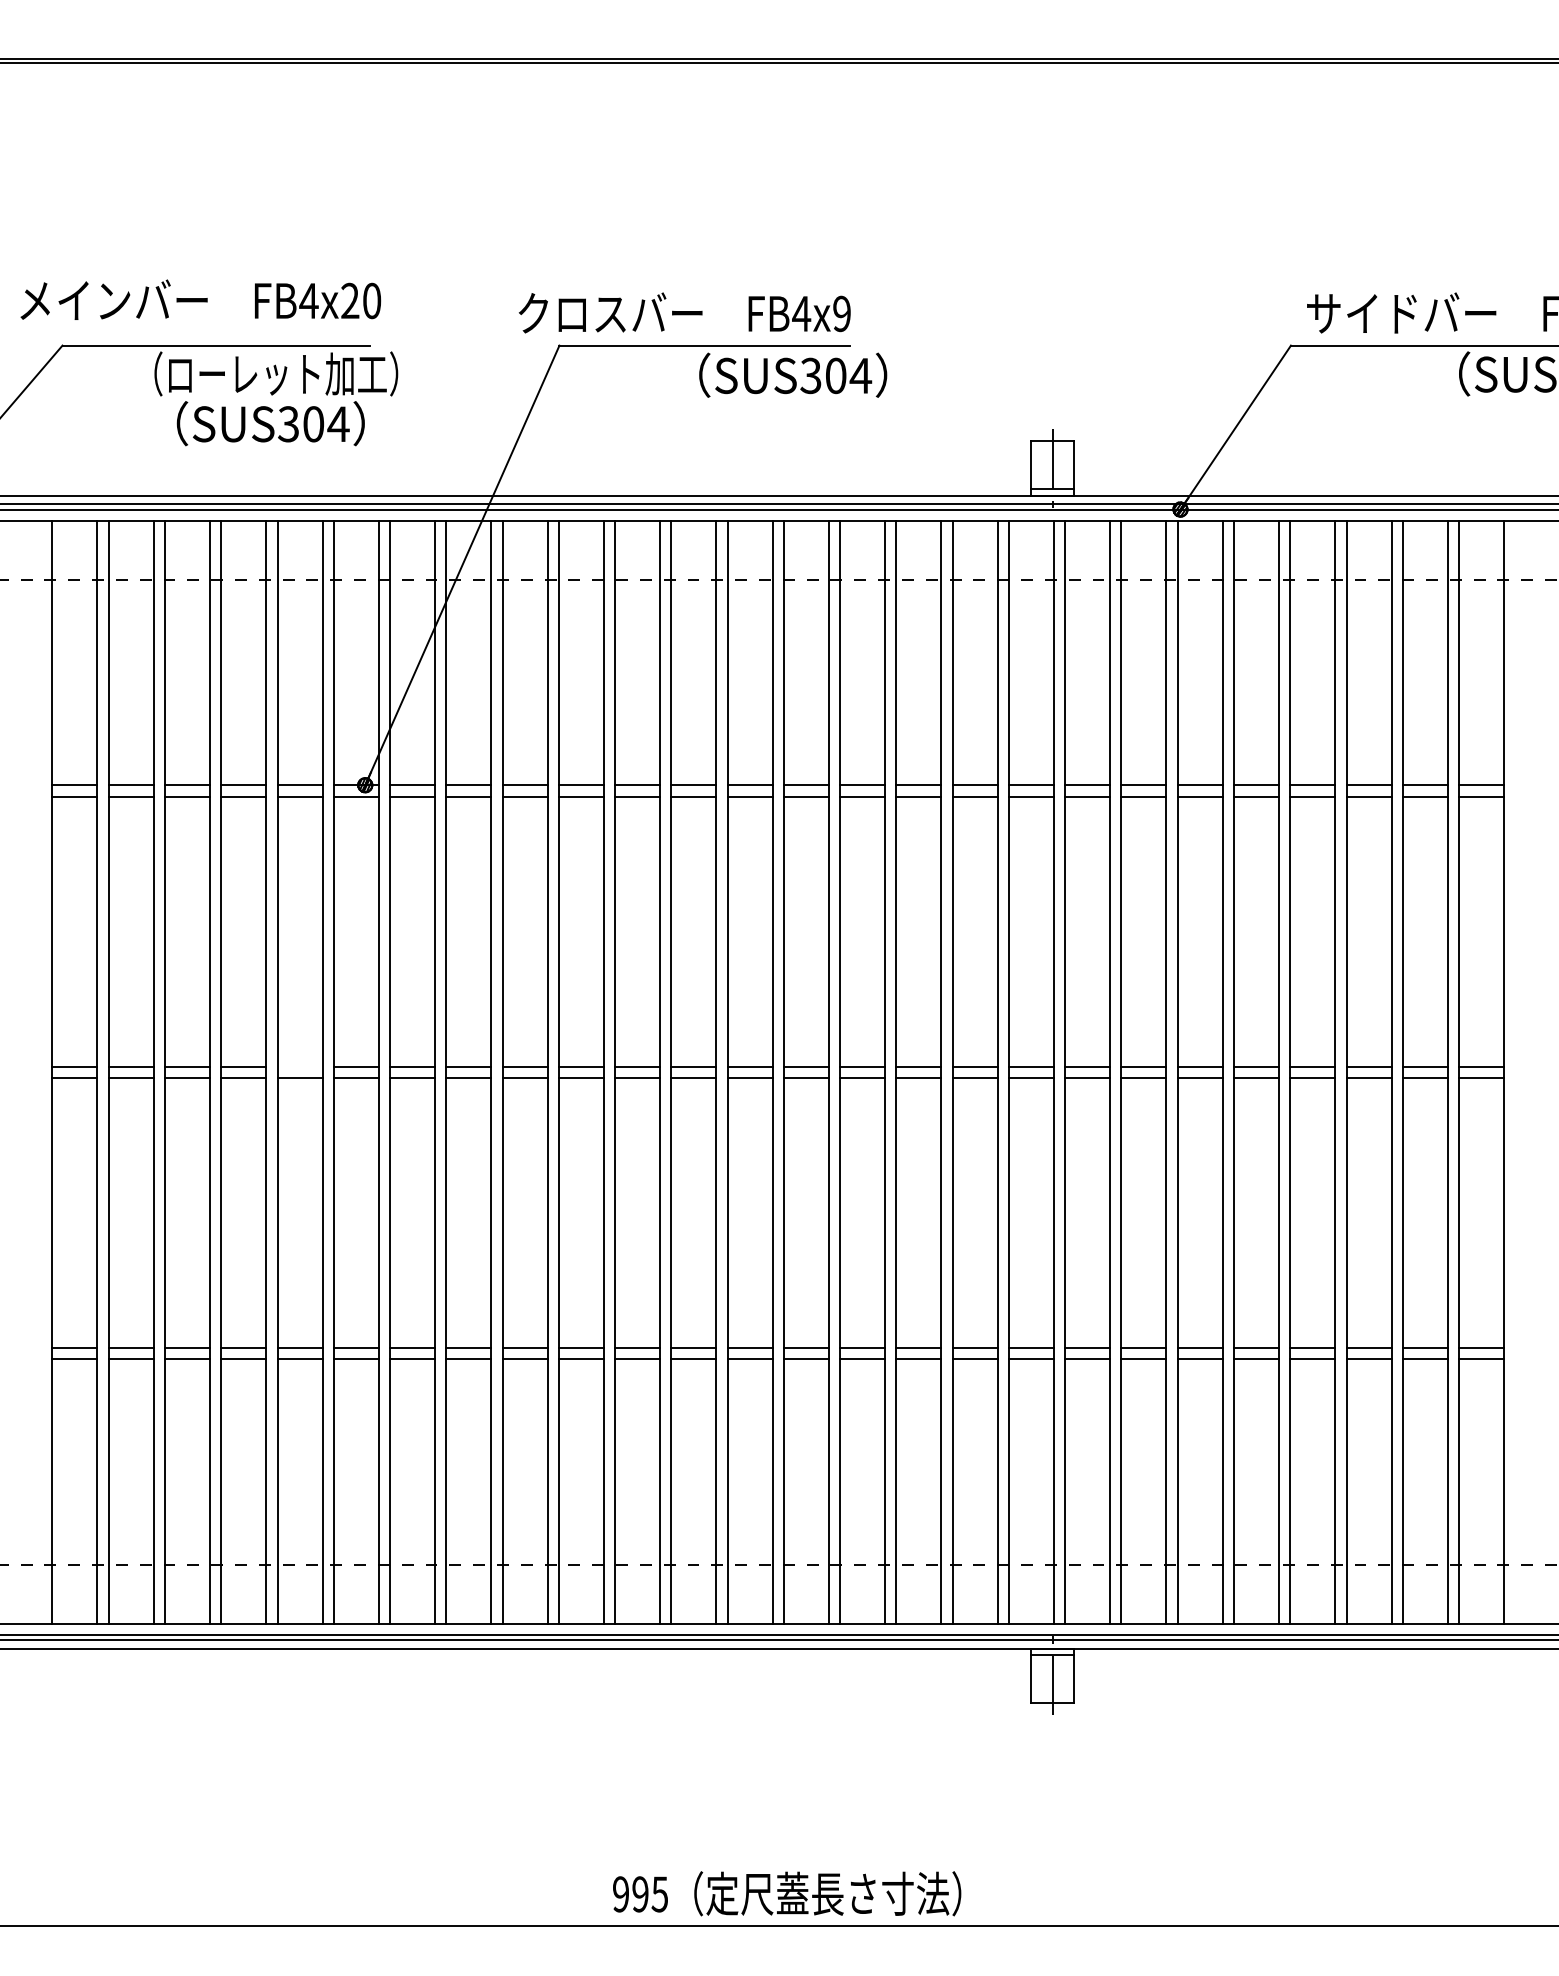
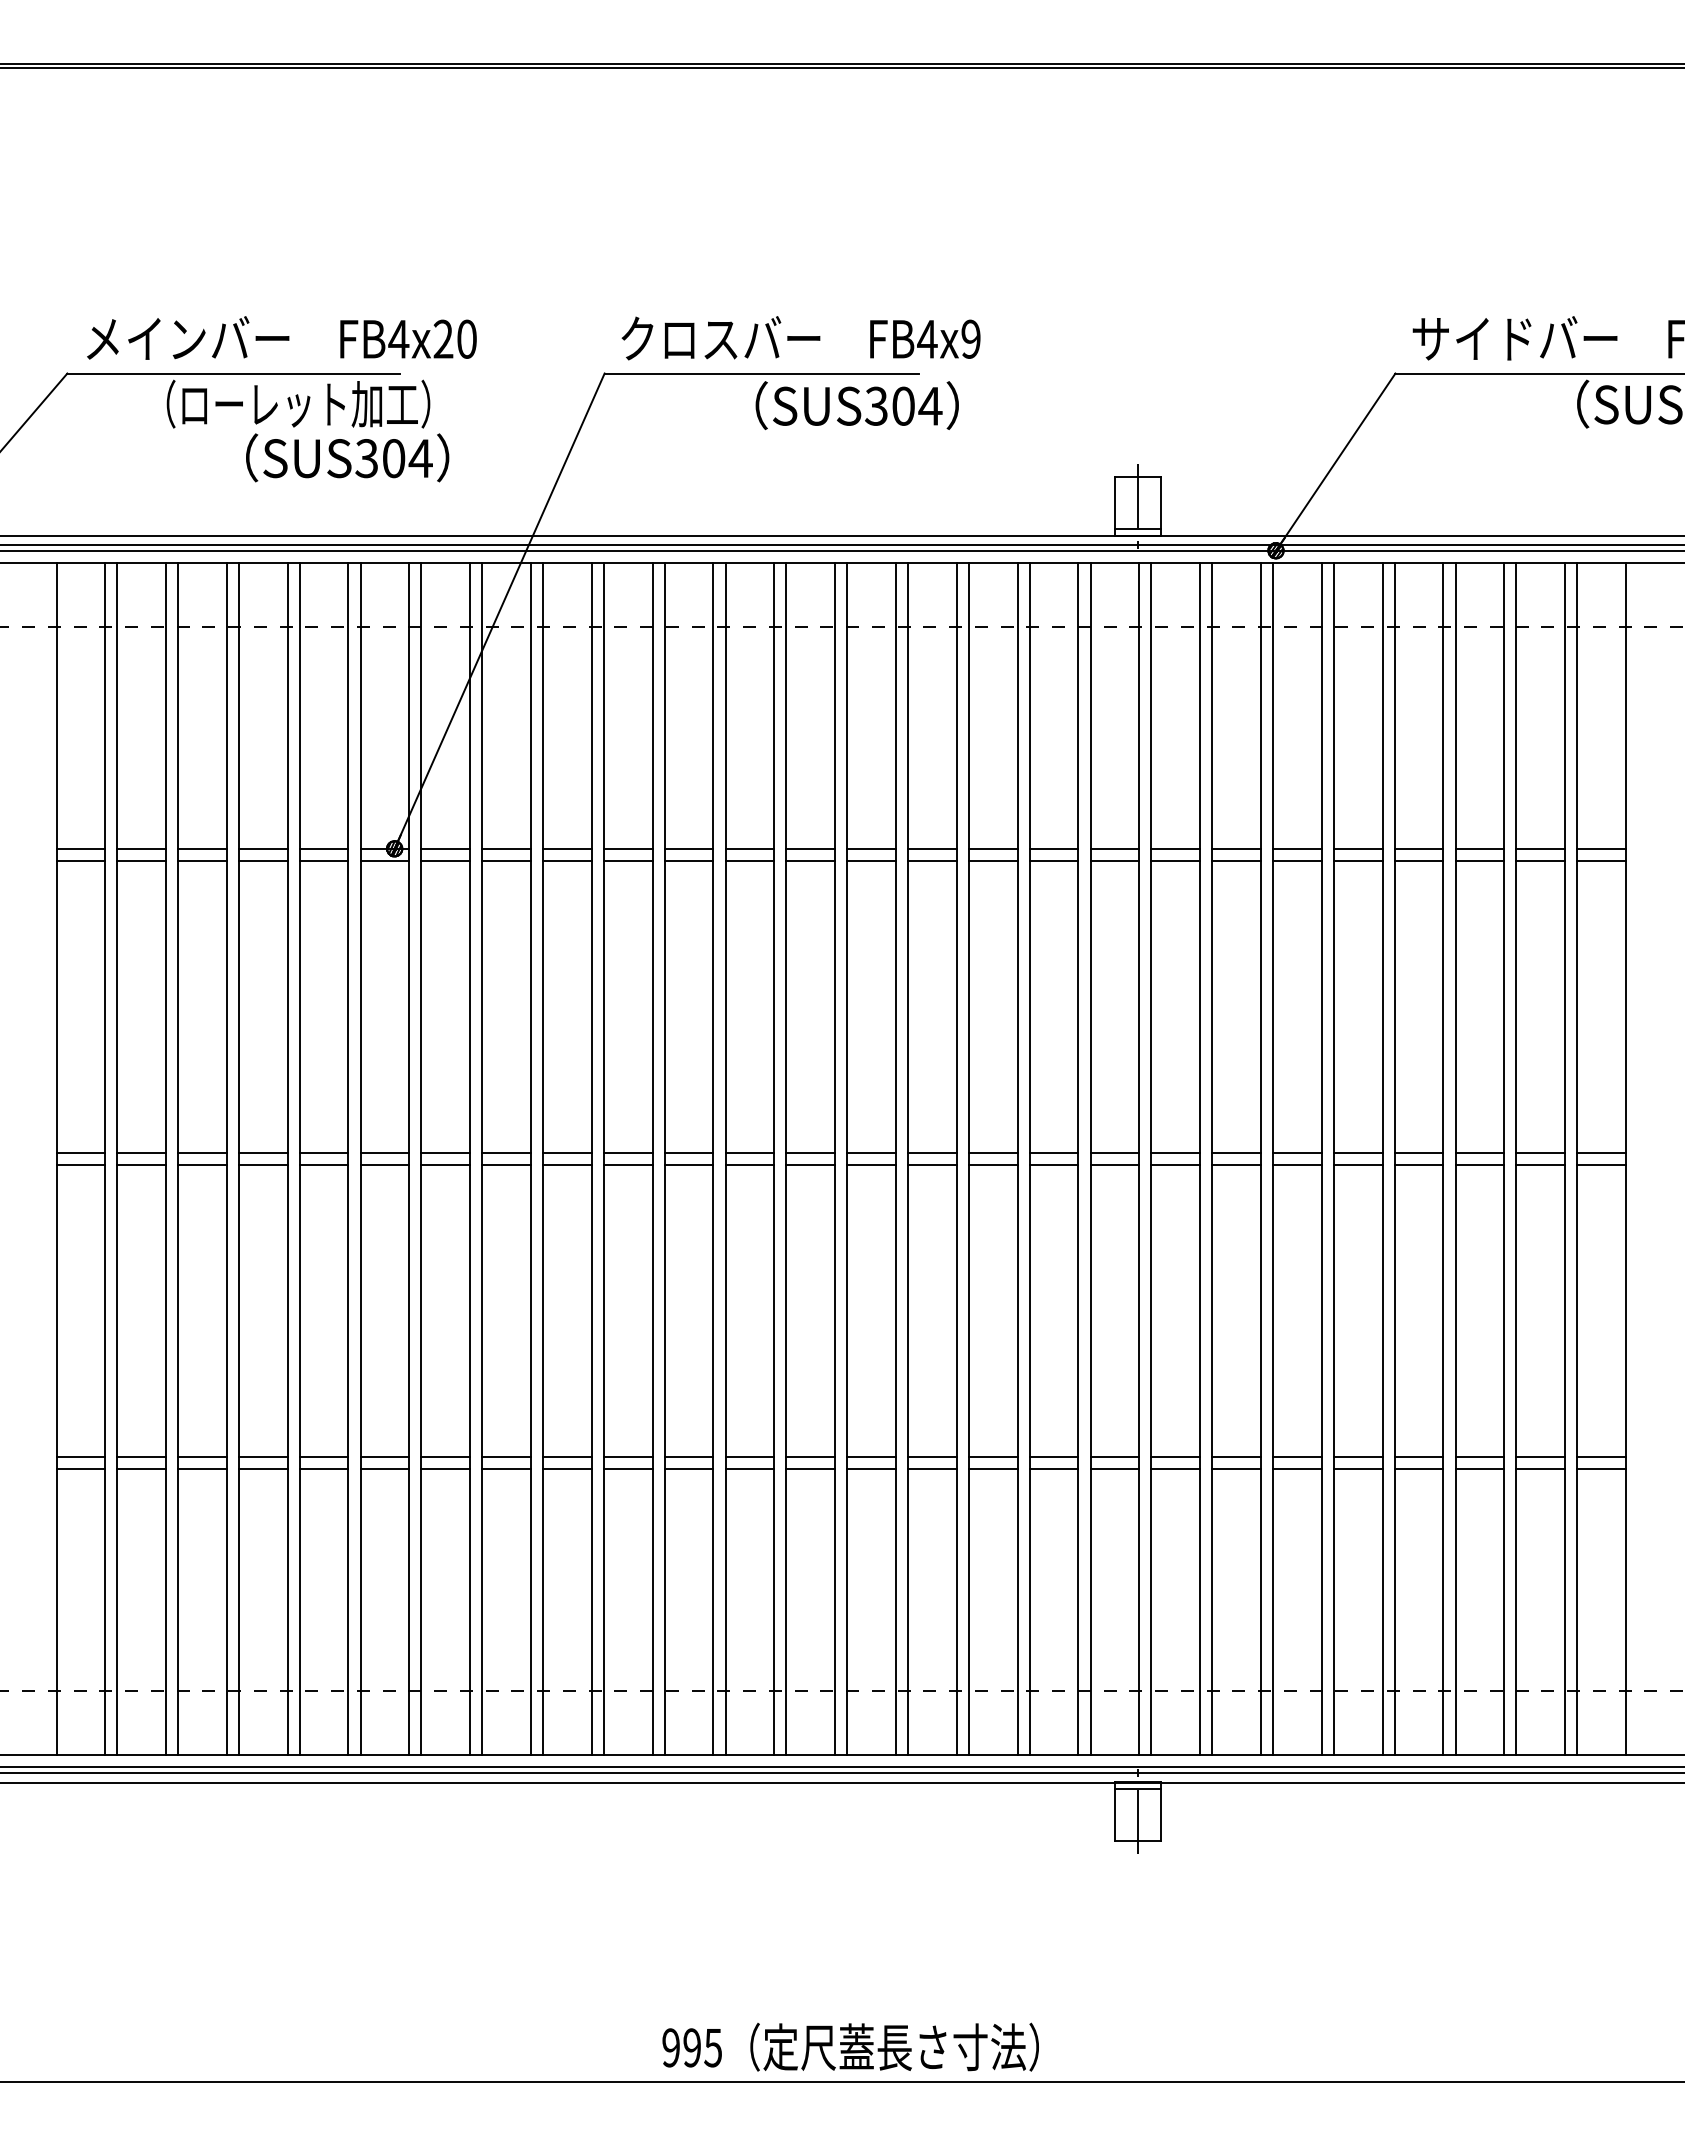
text: (200, 299) -> (281, 337), moved
text: (684, 313) -> (800, 338), moved
text: (270, 423) -> (347, 457), moved
line: (299, 1066) -> (323, 1152), added

